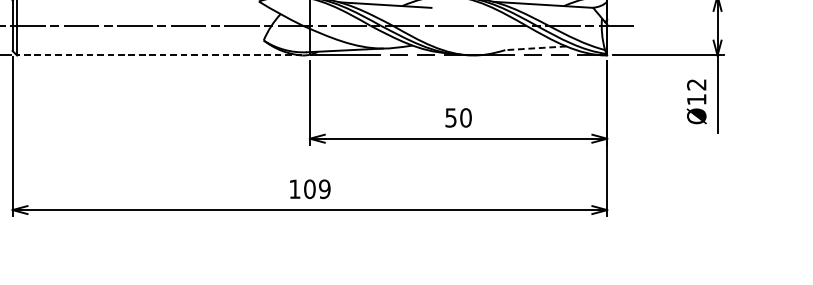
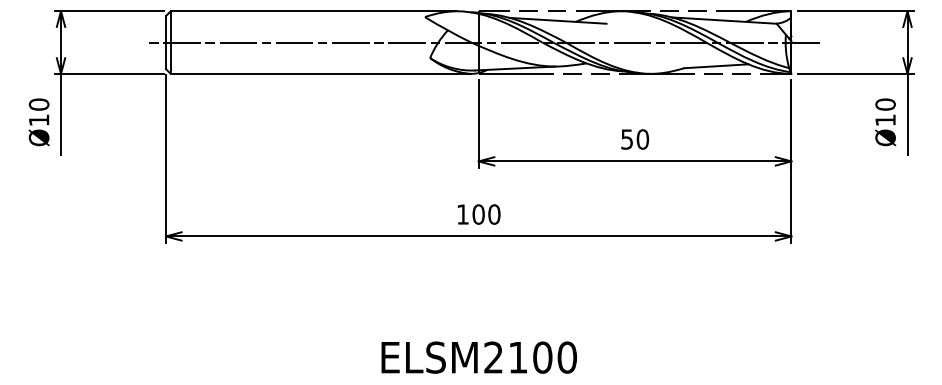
line: (535, 48) -> (715, 66), dashed -> solid
line: (159, 55) -> (320, 73), dashed -> solid
text: (696, 84) -> (885, 104), Ø12 -> Ø10
text: (324, 189) -> (494, 214), 109 -> 100

